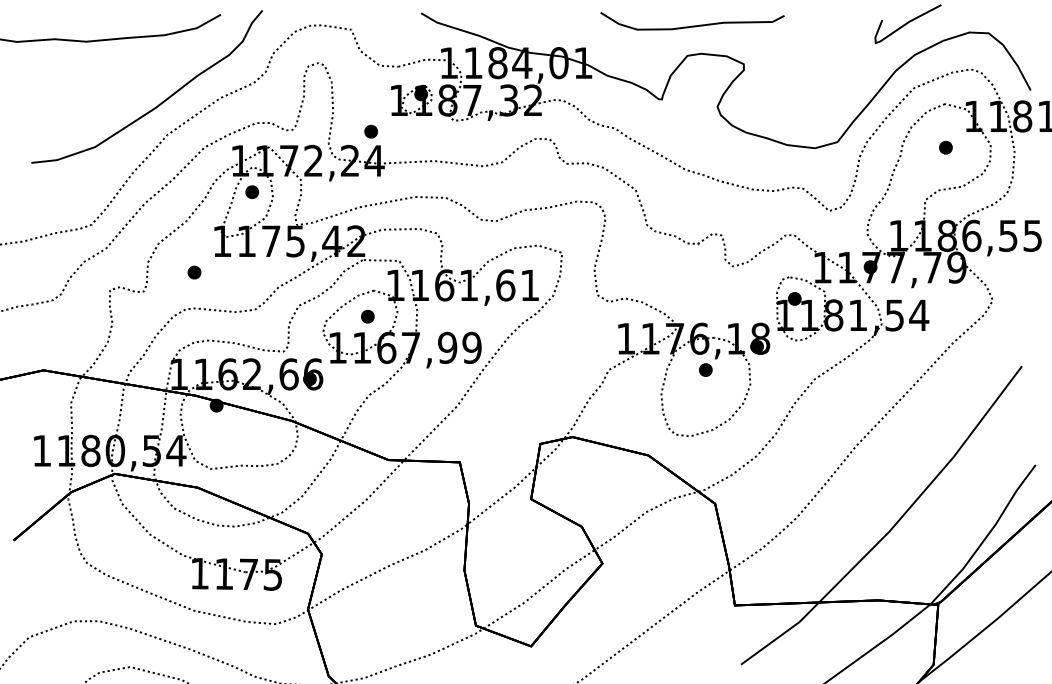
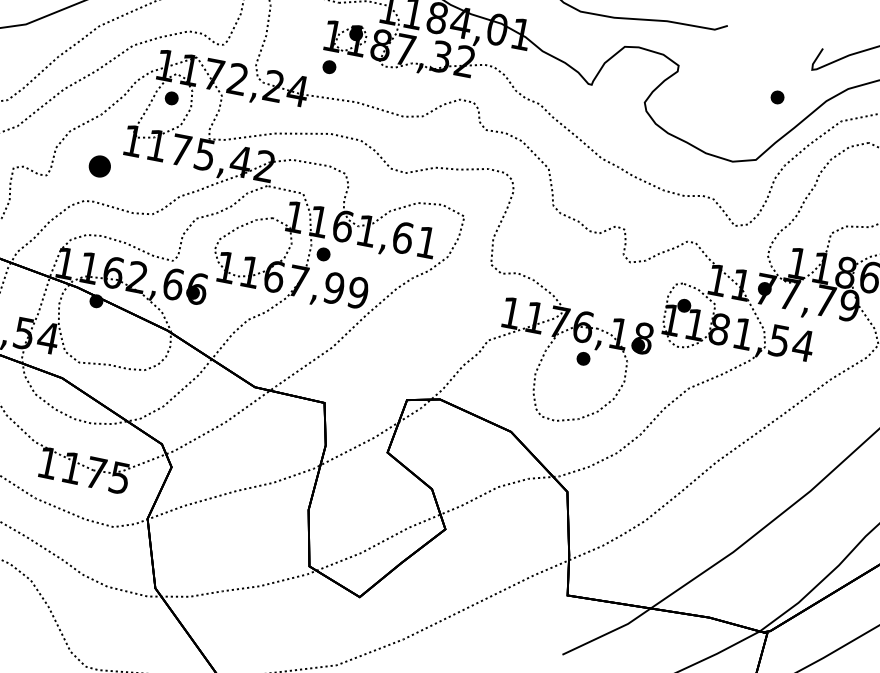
part: (370, 131) -> (328, 66), moved
part: (945, 147) -> (777, 97), moved
part: (194, 272) -> (99, 166), size x1.6
part: (367, 316) -> (323, 254), moved

